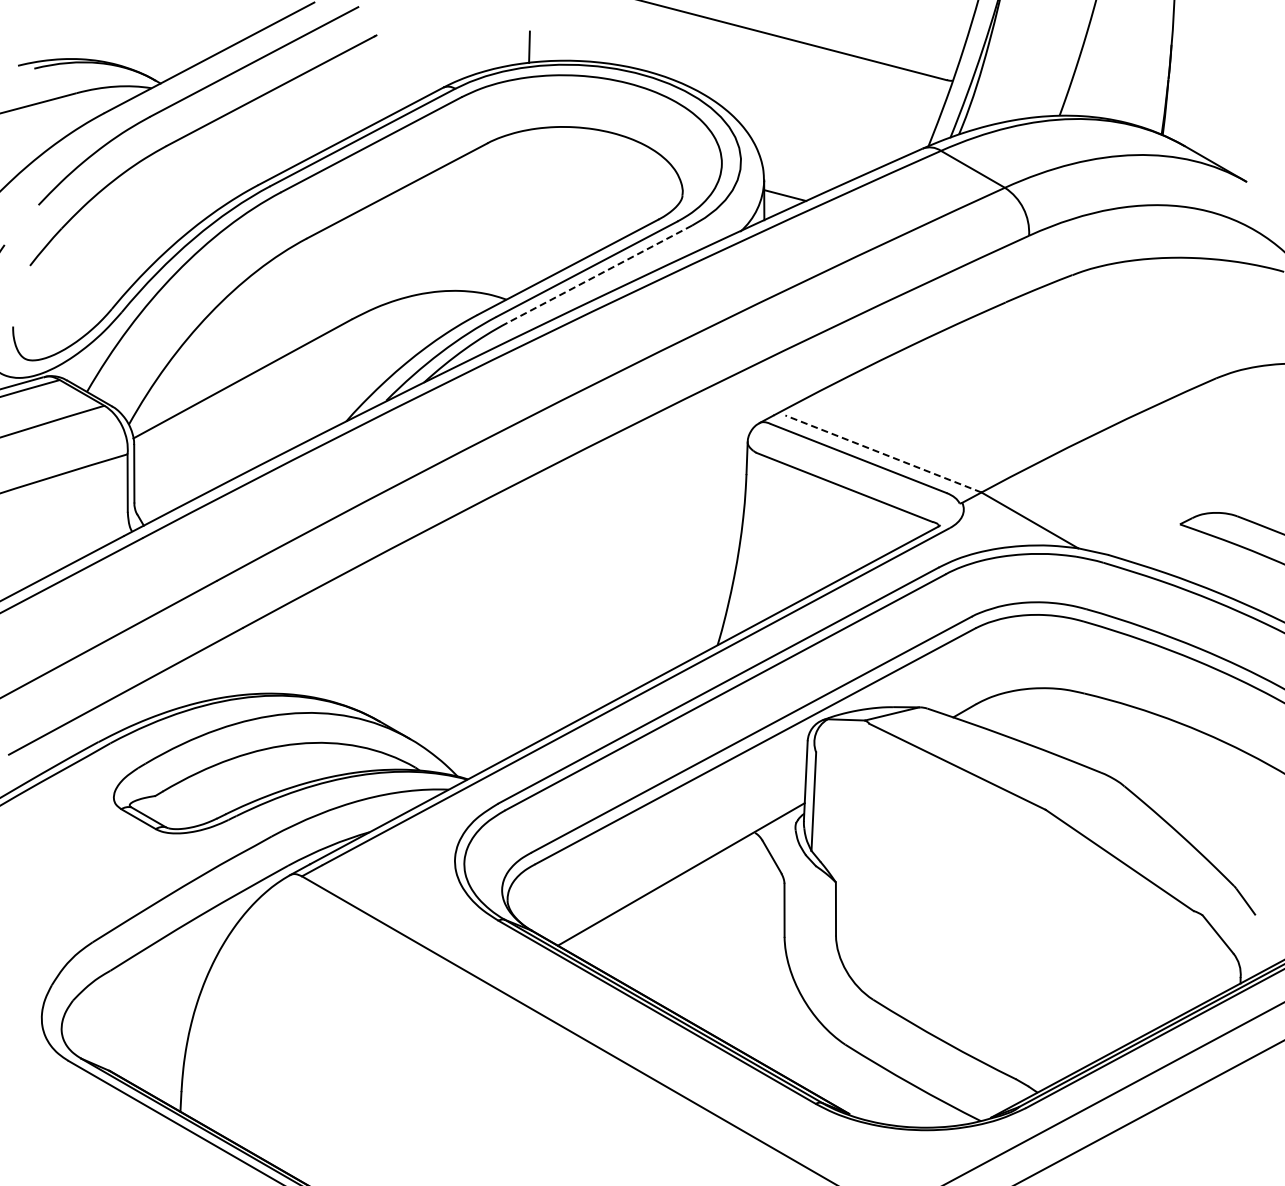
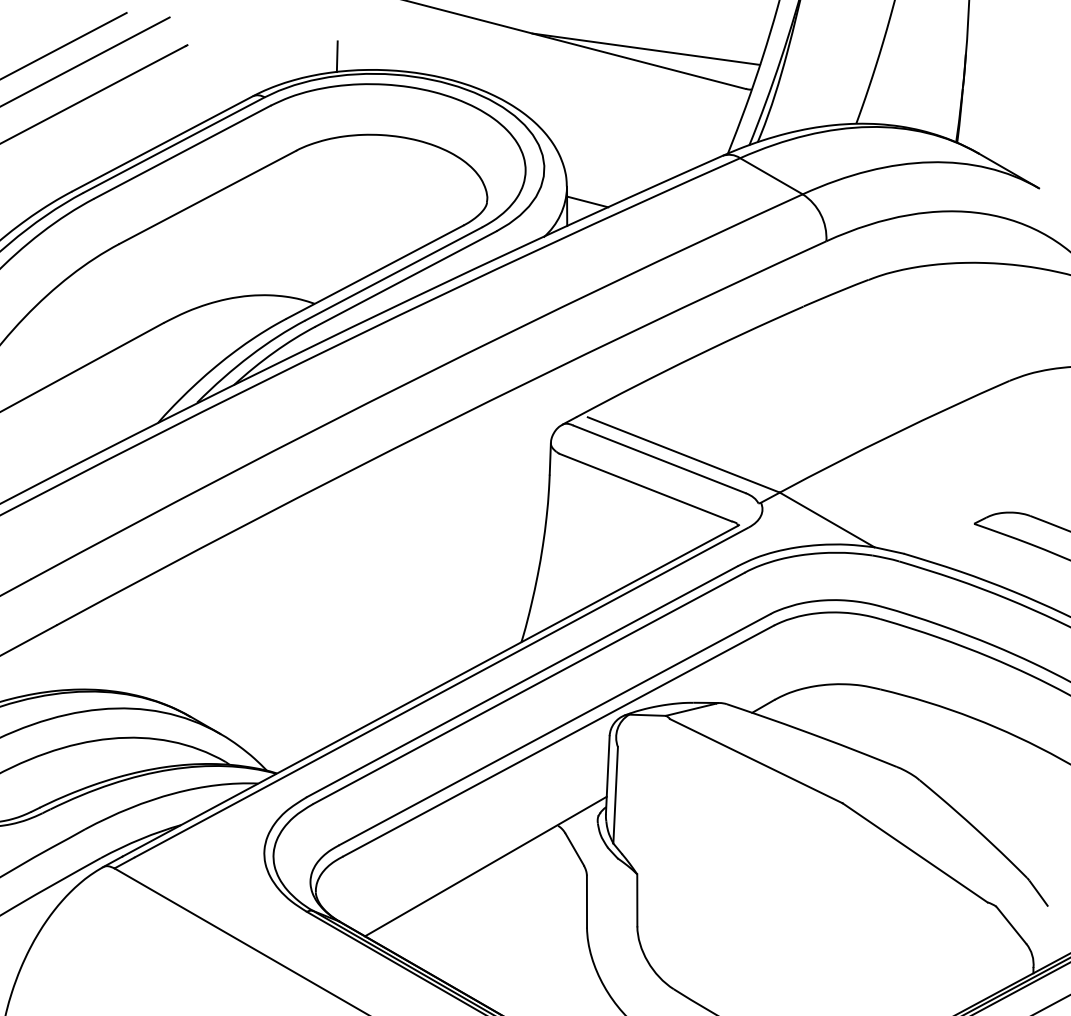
line: (844, 39) -> (645, 49), added
line: (599, 274) -> (405, 279), dashed -> solid
line: (883, 453) -> (683, 454), dashed -> solid

